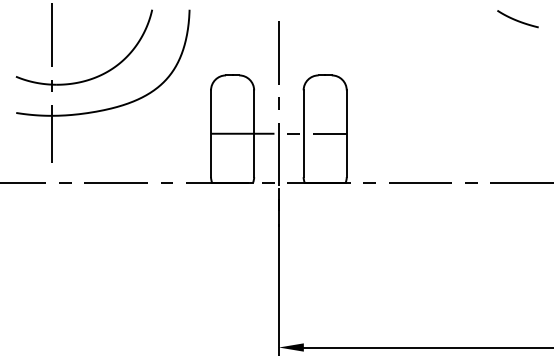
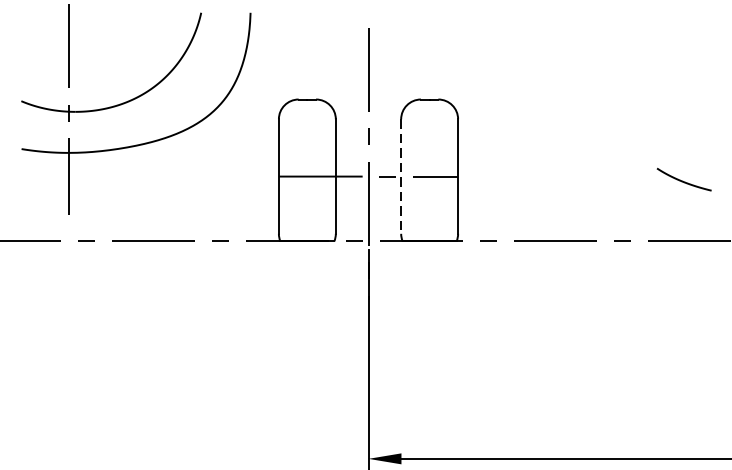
curve: (517, 19) -> (683, 180), moved
line: (303, 134) -> (400, 177), solid -> dashed

